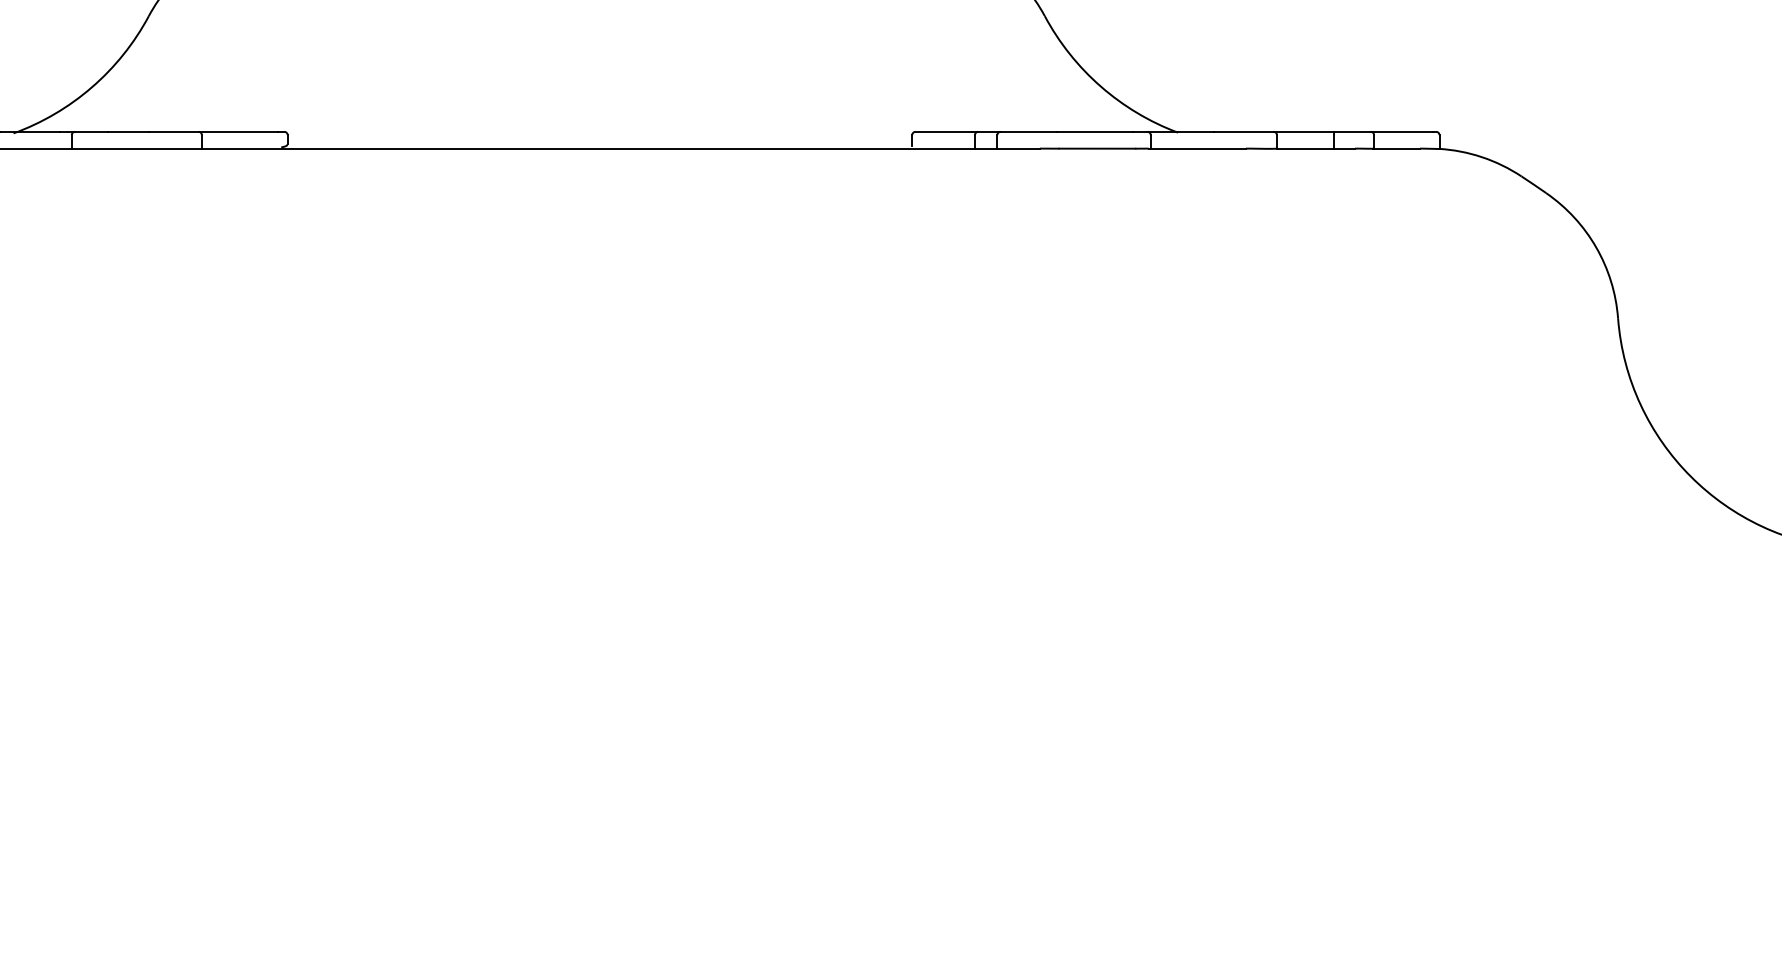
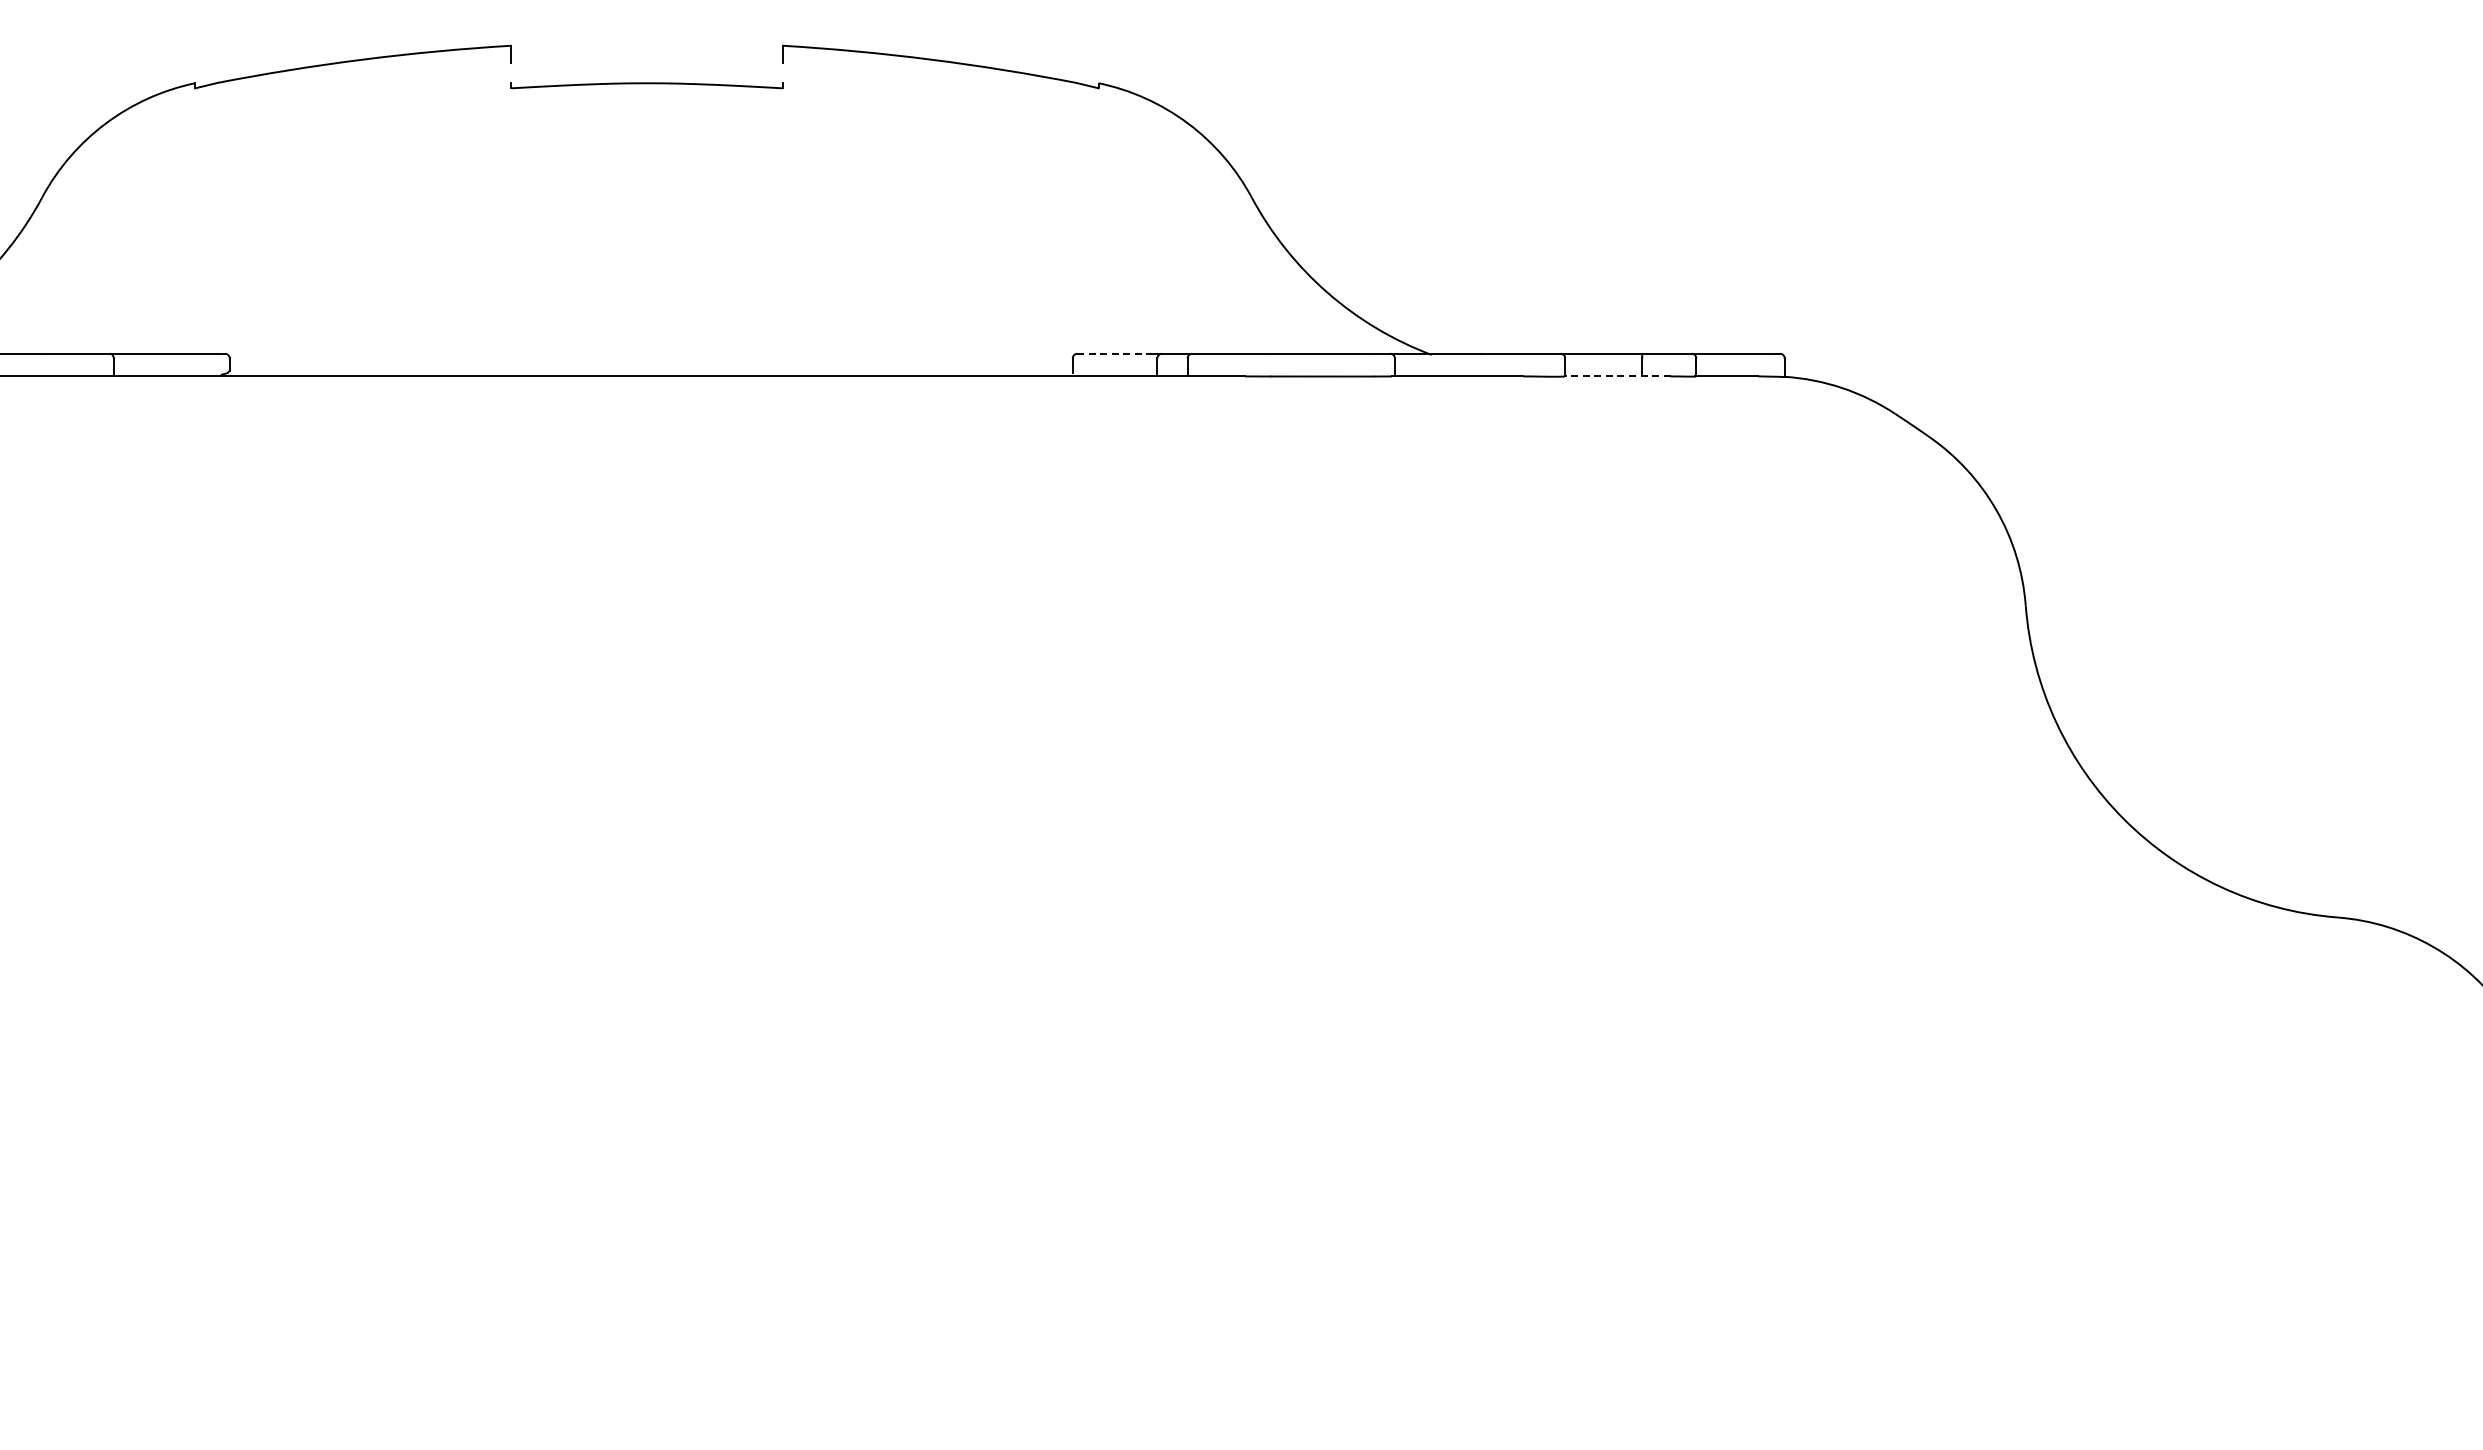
line: (944, 131) -> (1116, 353), solid -> dashed
line: (1315, 148) -> (1617, 376), solid -> dashed

